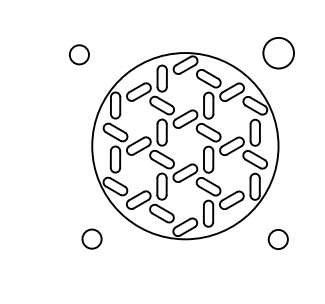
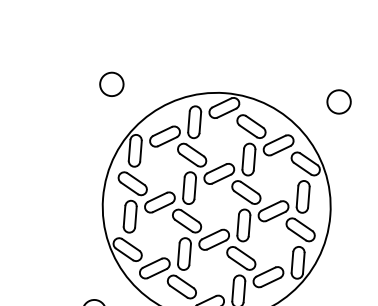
circle: (278, 52) -> (338, 101), size x0.62
circle: (79, 54) -> (111, 84), moved

